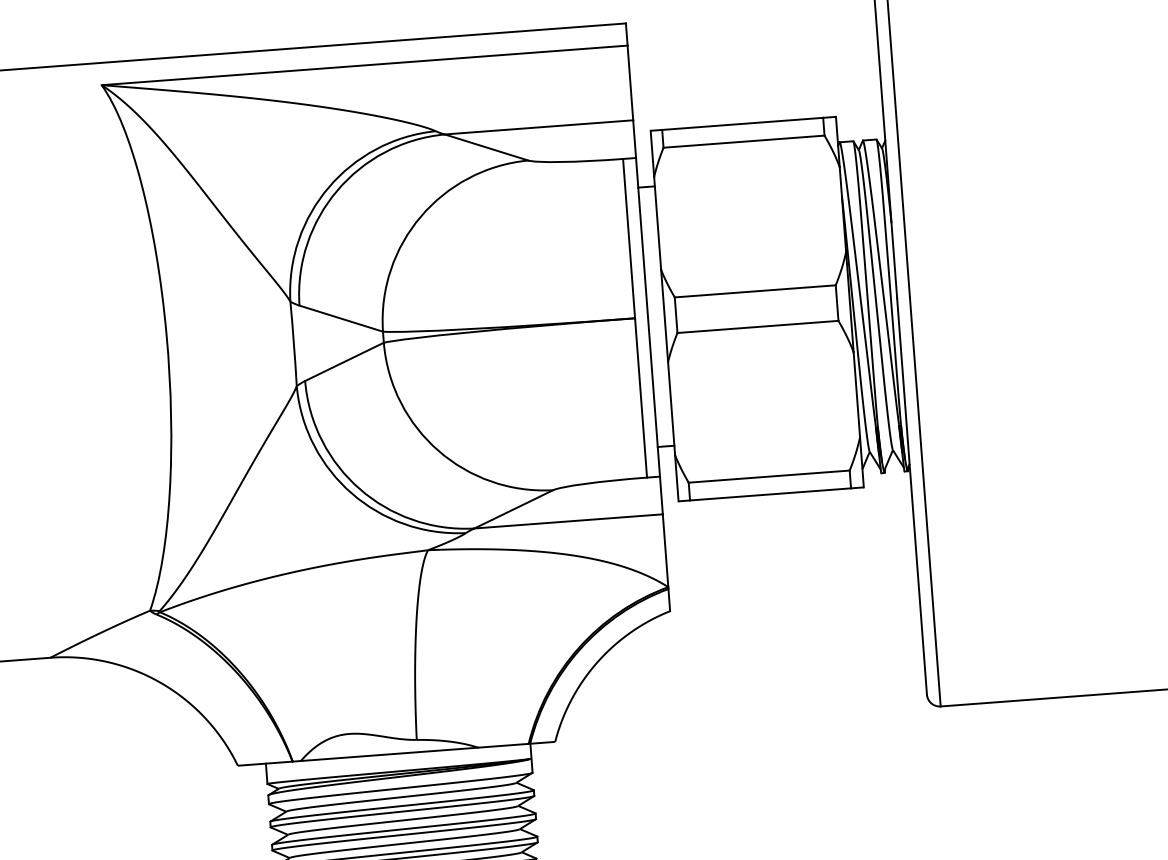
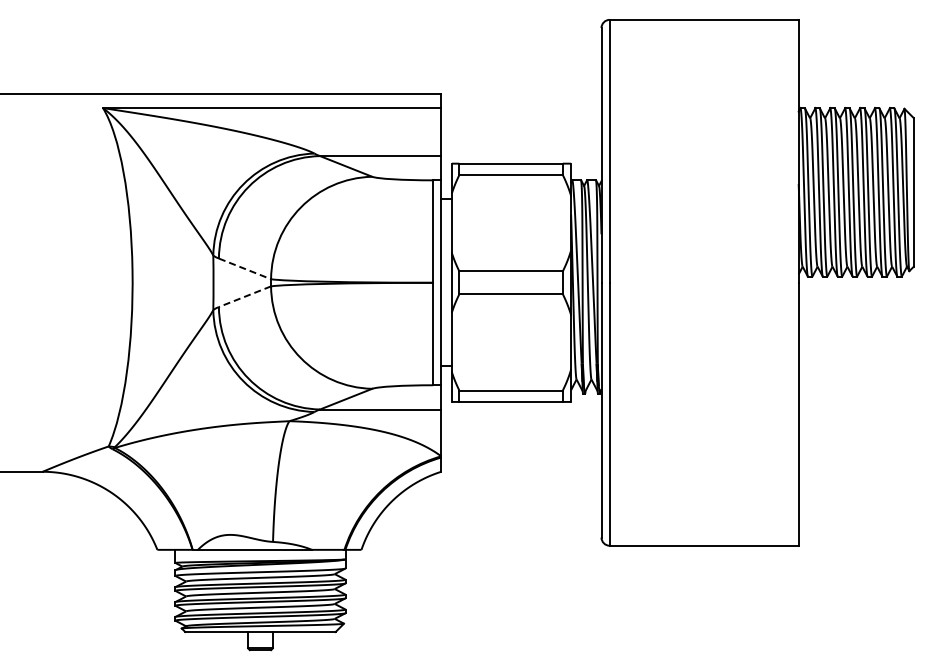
line: (342, 319) -> (245, 269), solid -> dashed
line: (343, 361) -> (244, 296), solid -> dashed

